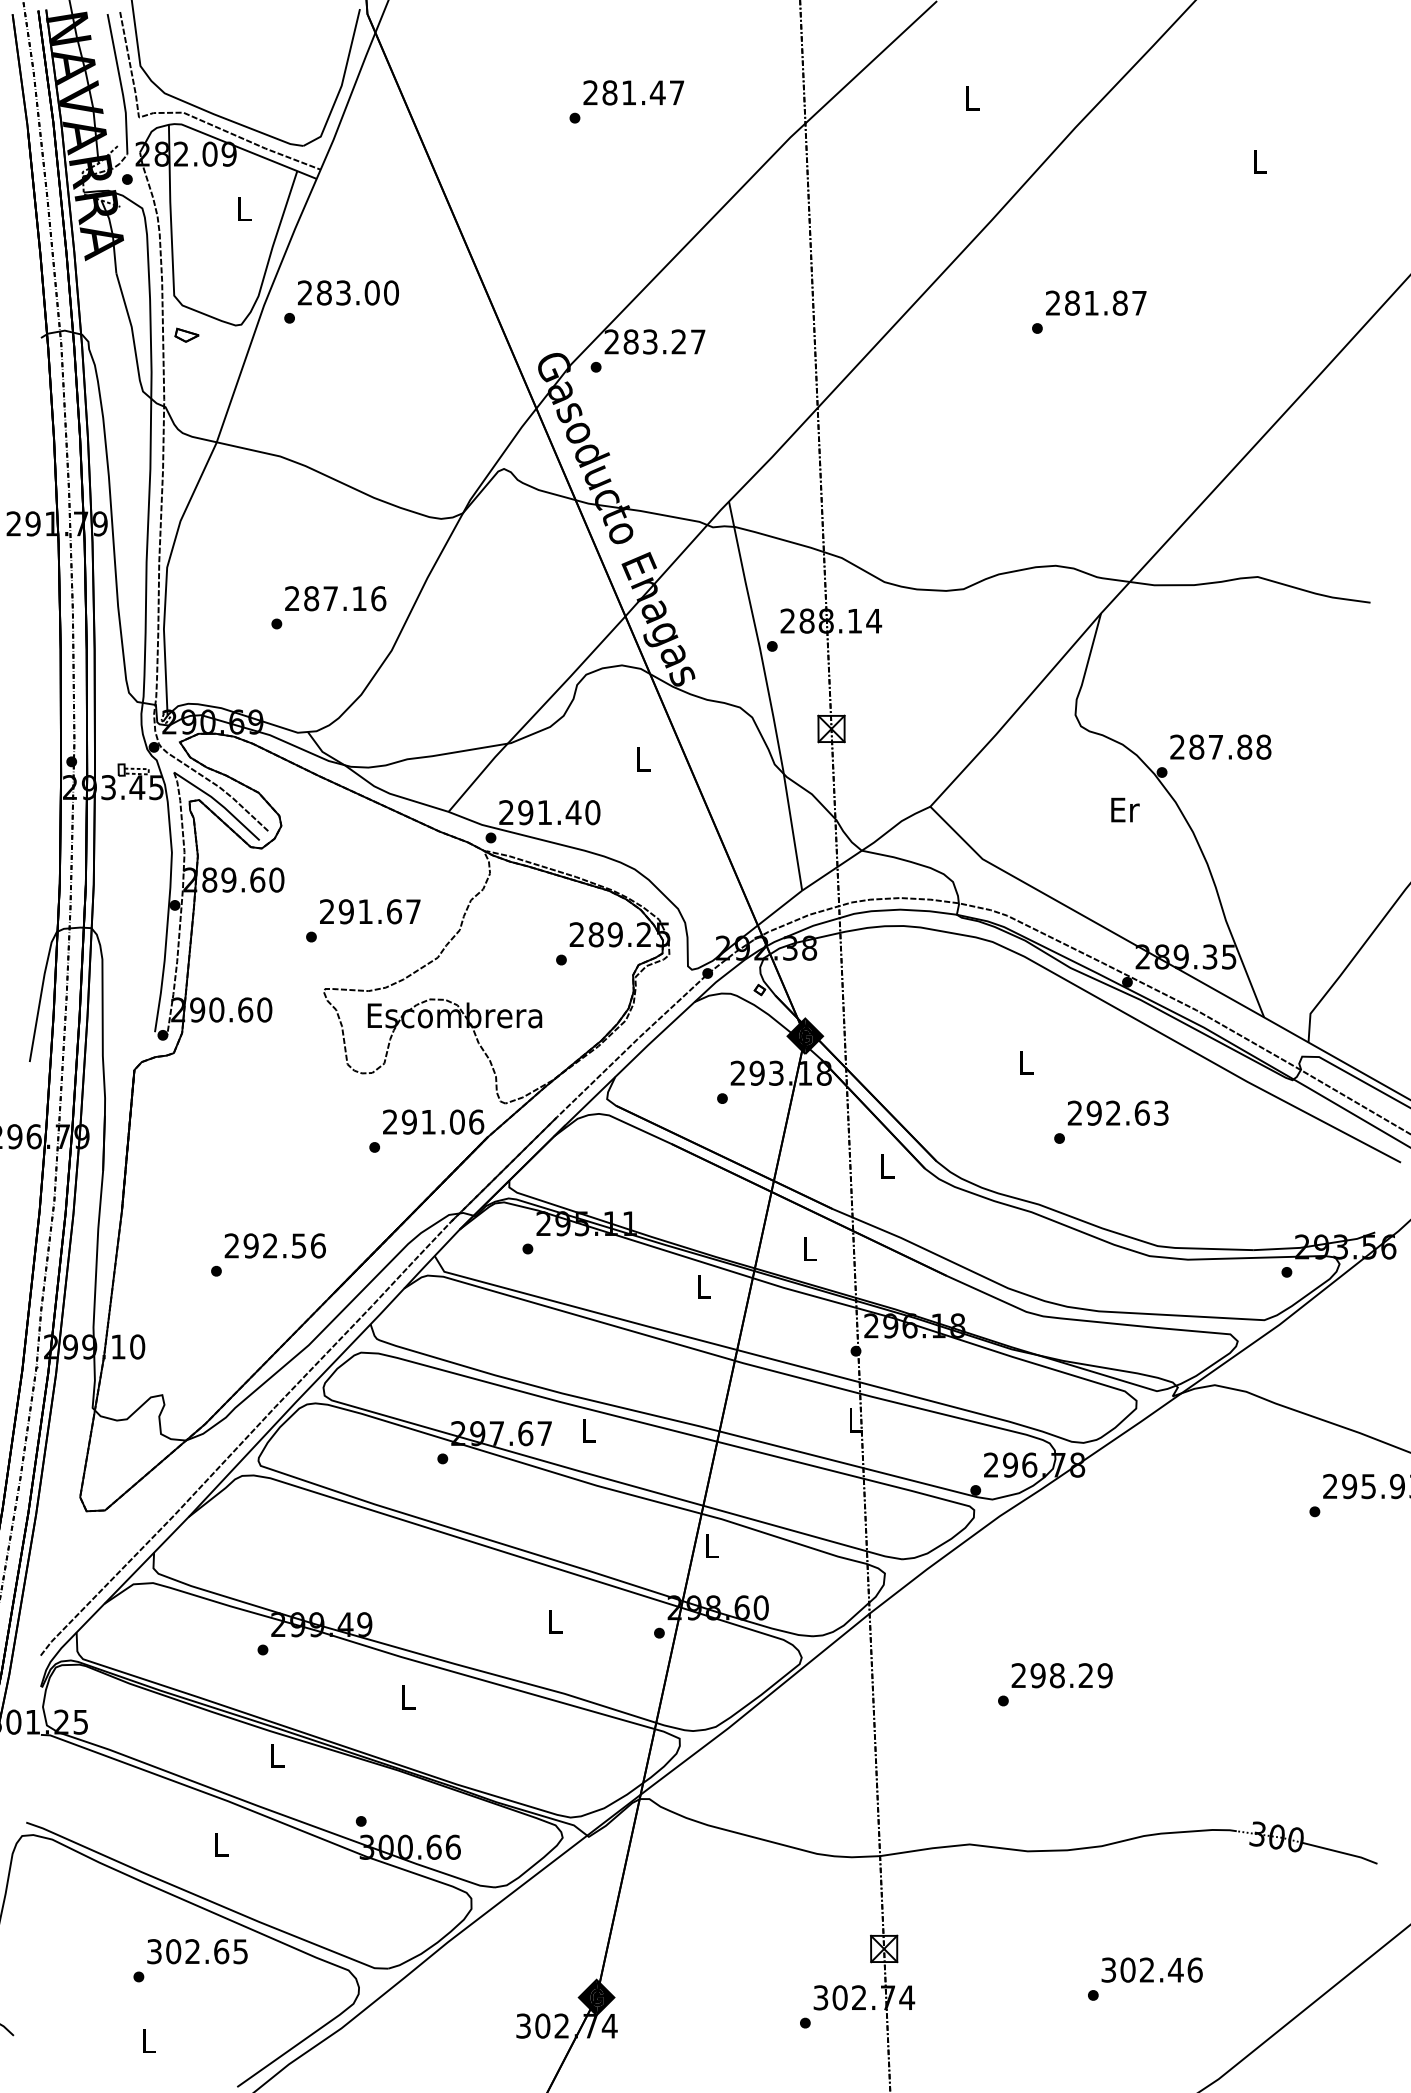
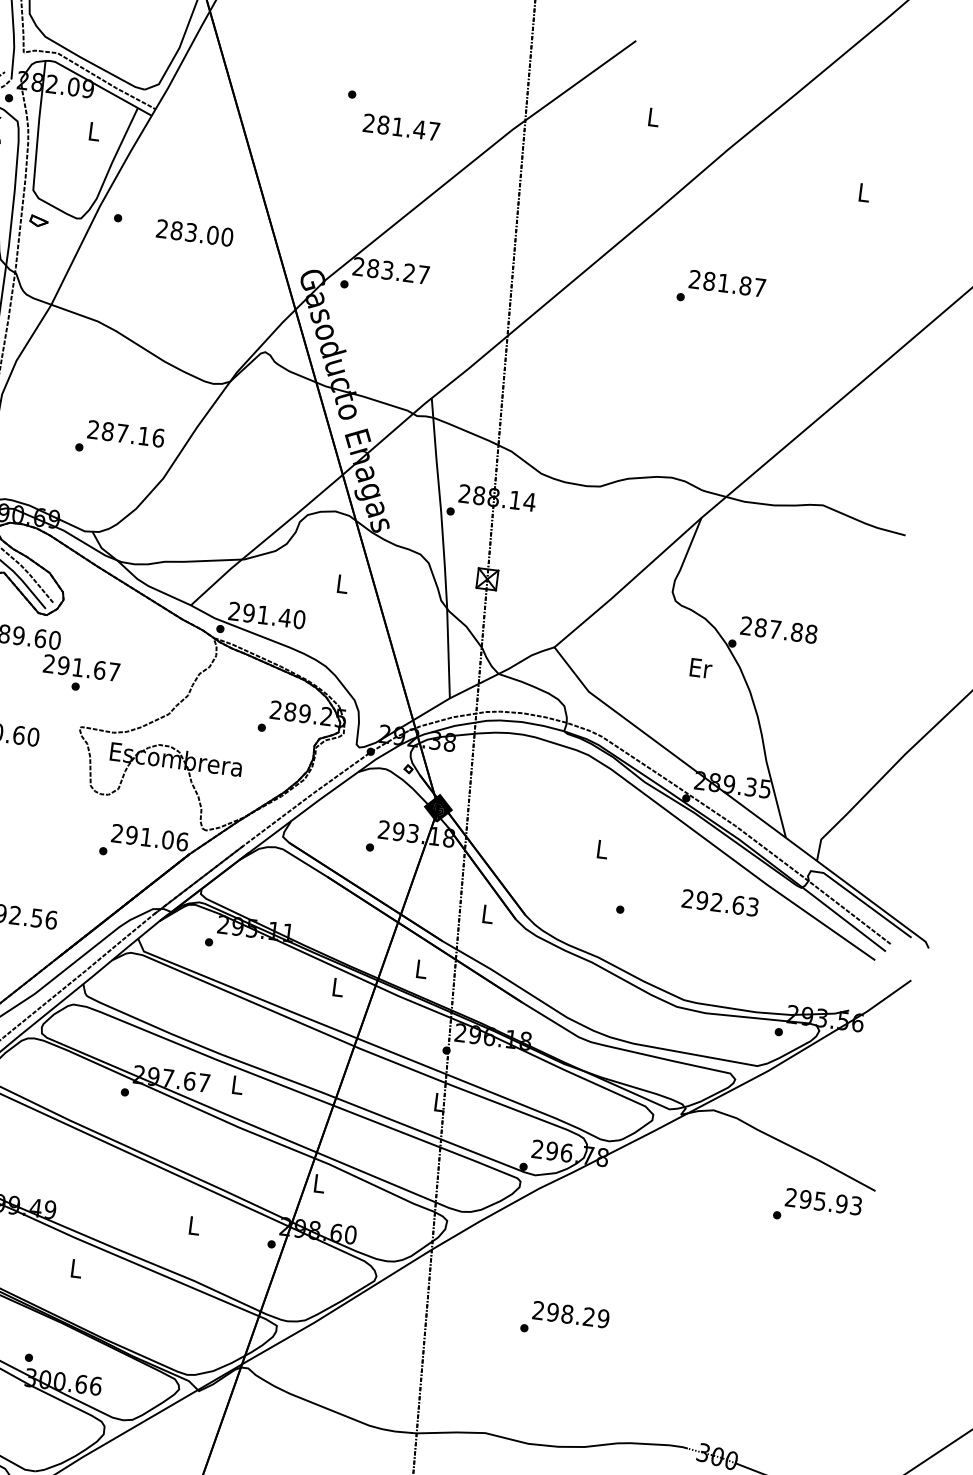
text: (633, 92) -> (401, 127), moved
text: (348, 292) -> (195, 232), moved
text: (370, 911) -> (81, 667), moved
text: (1117, 1112) -> (719, 902), moved

